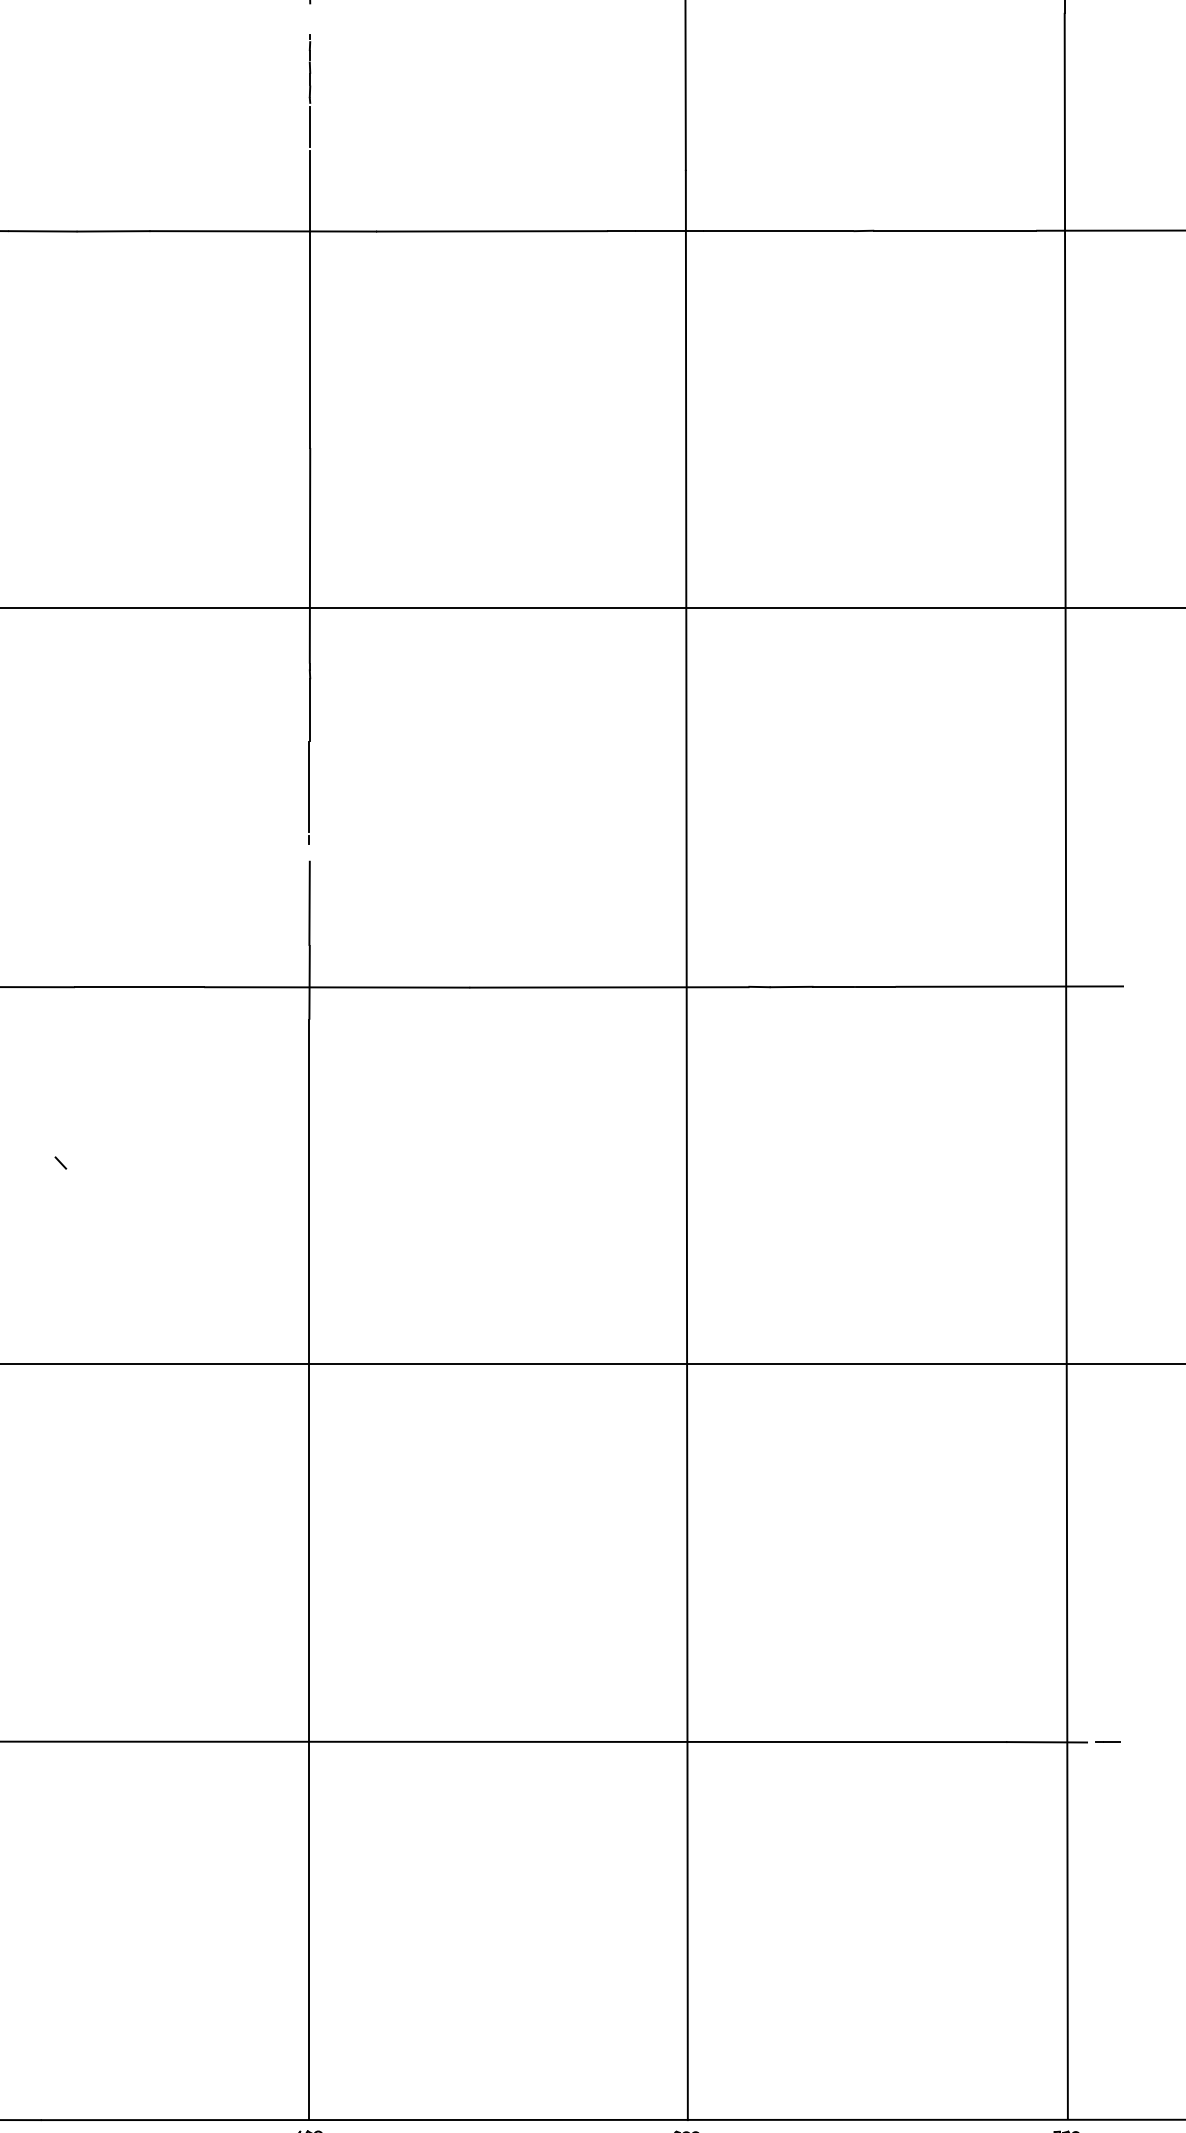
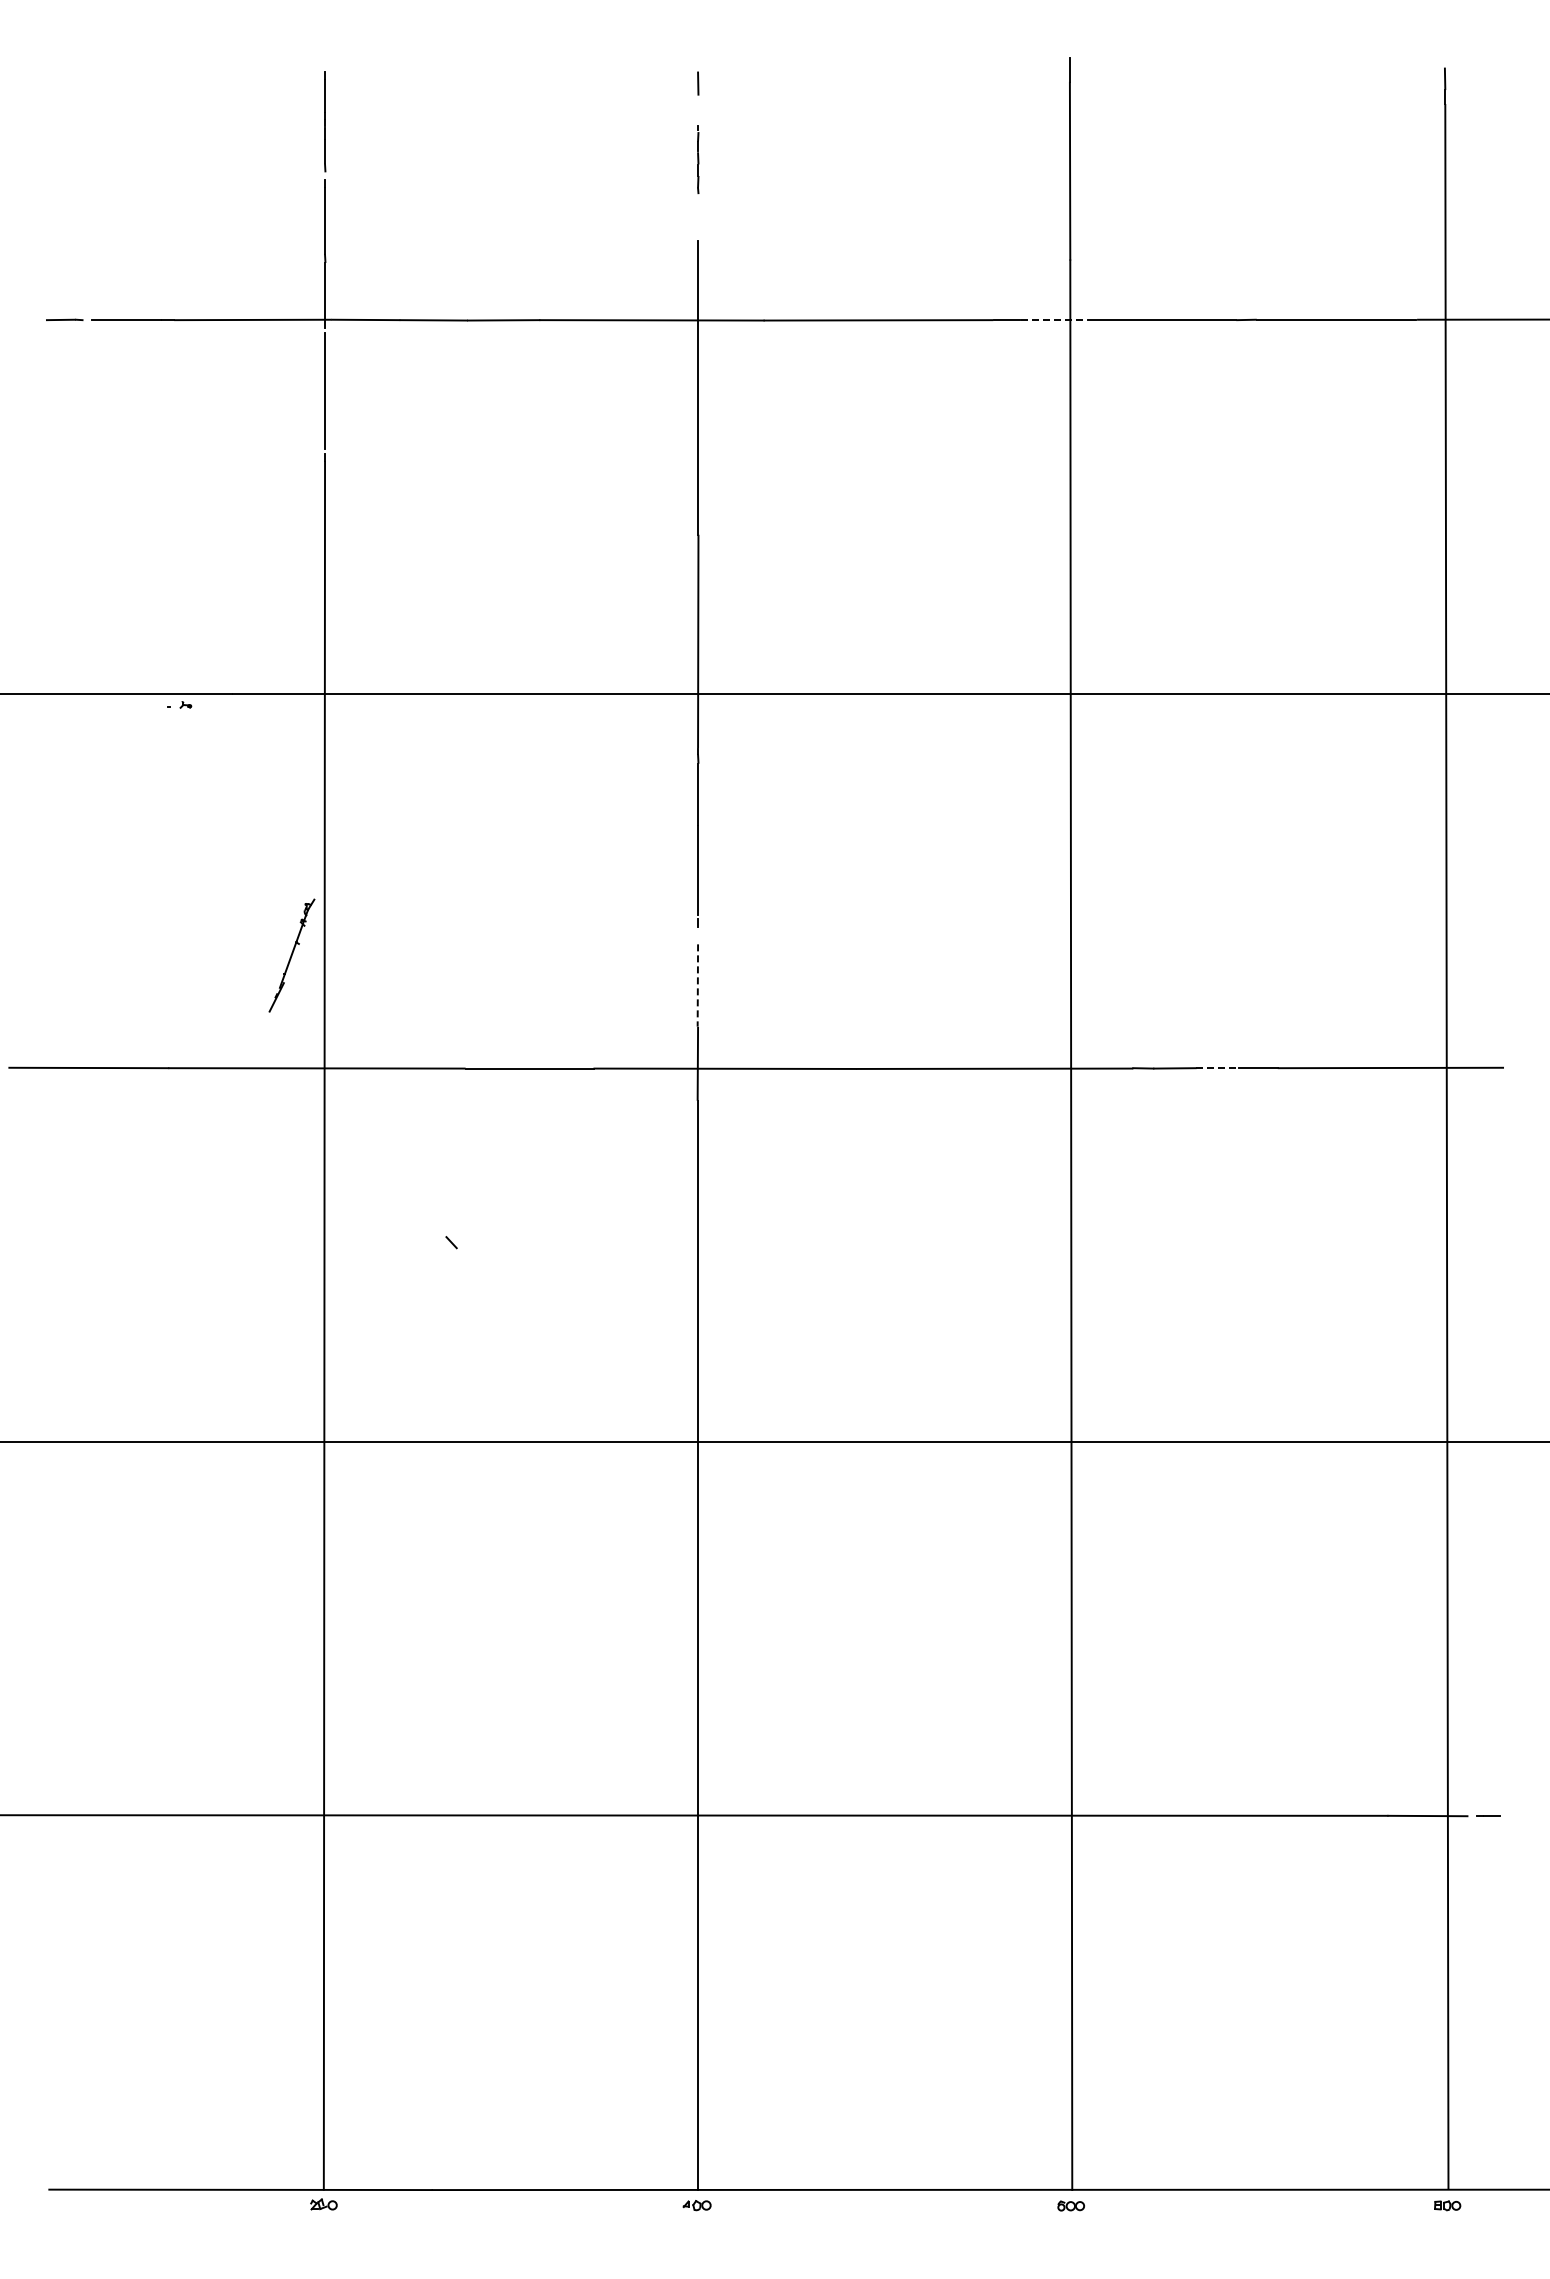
line: (310, 126) -> (698, 216), removed
line: (669, 231) -> (1054, 320), solid -> dashed
line: (309, 904) -> (697, 986), solid -> dashed
line: (834, 987) -> (1217, 1068), solid -> dashed

